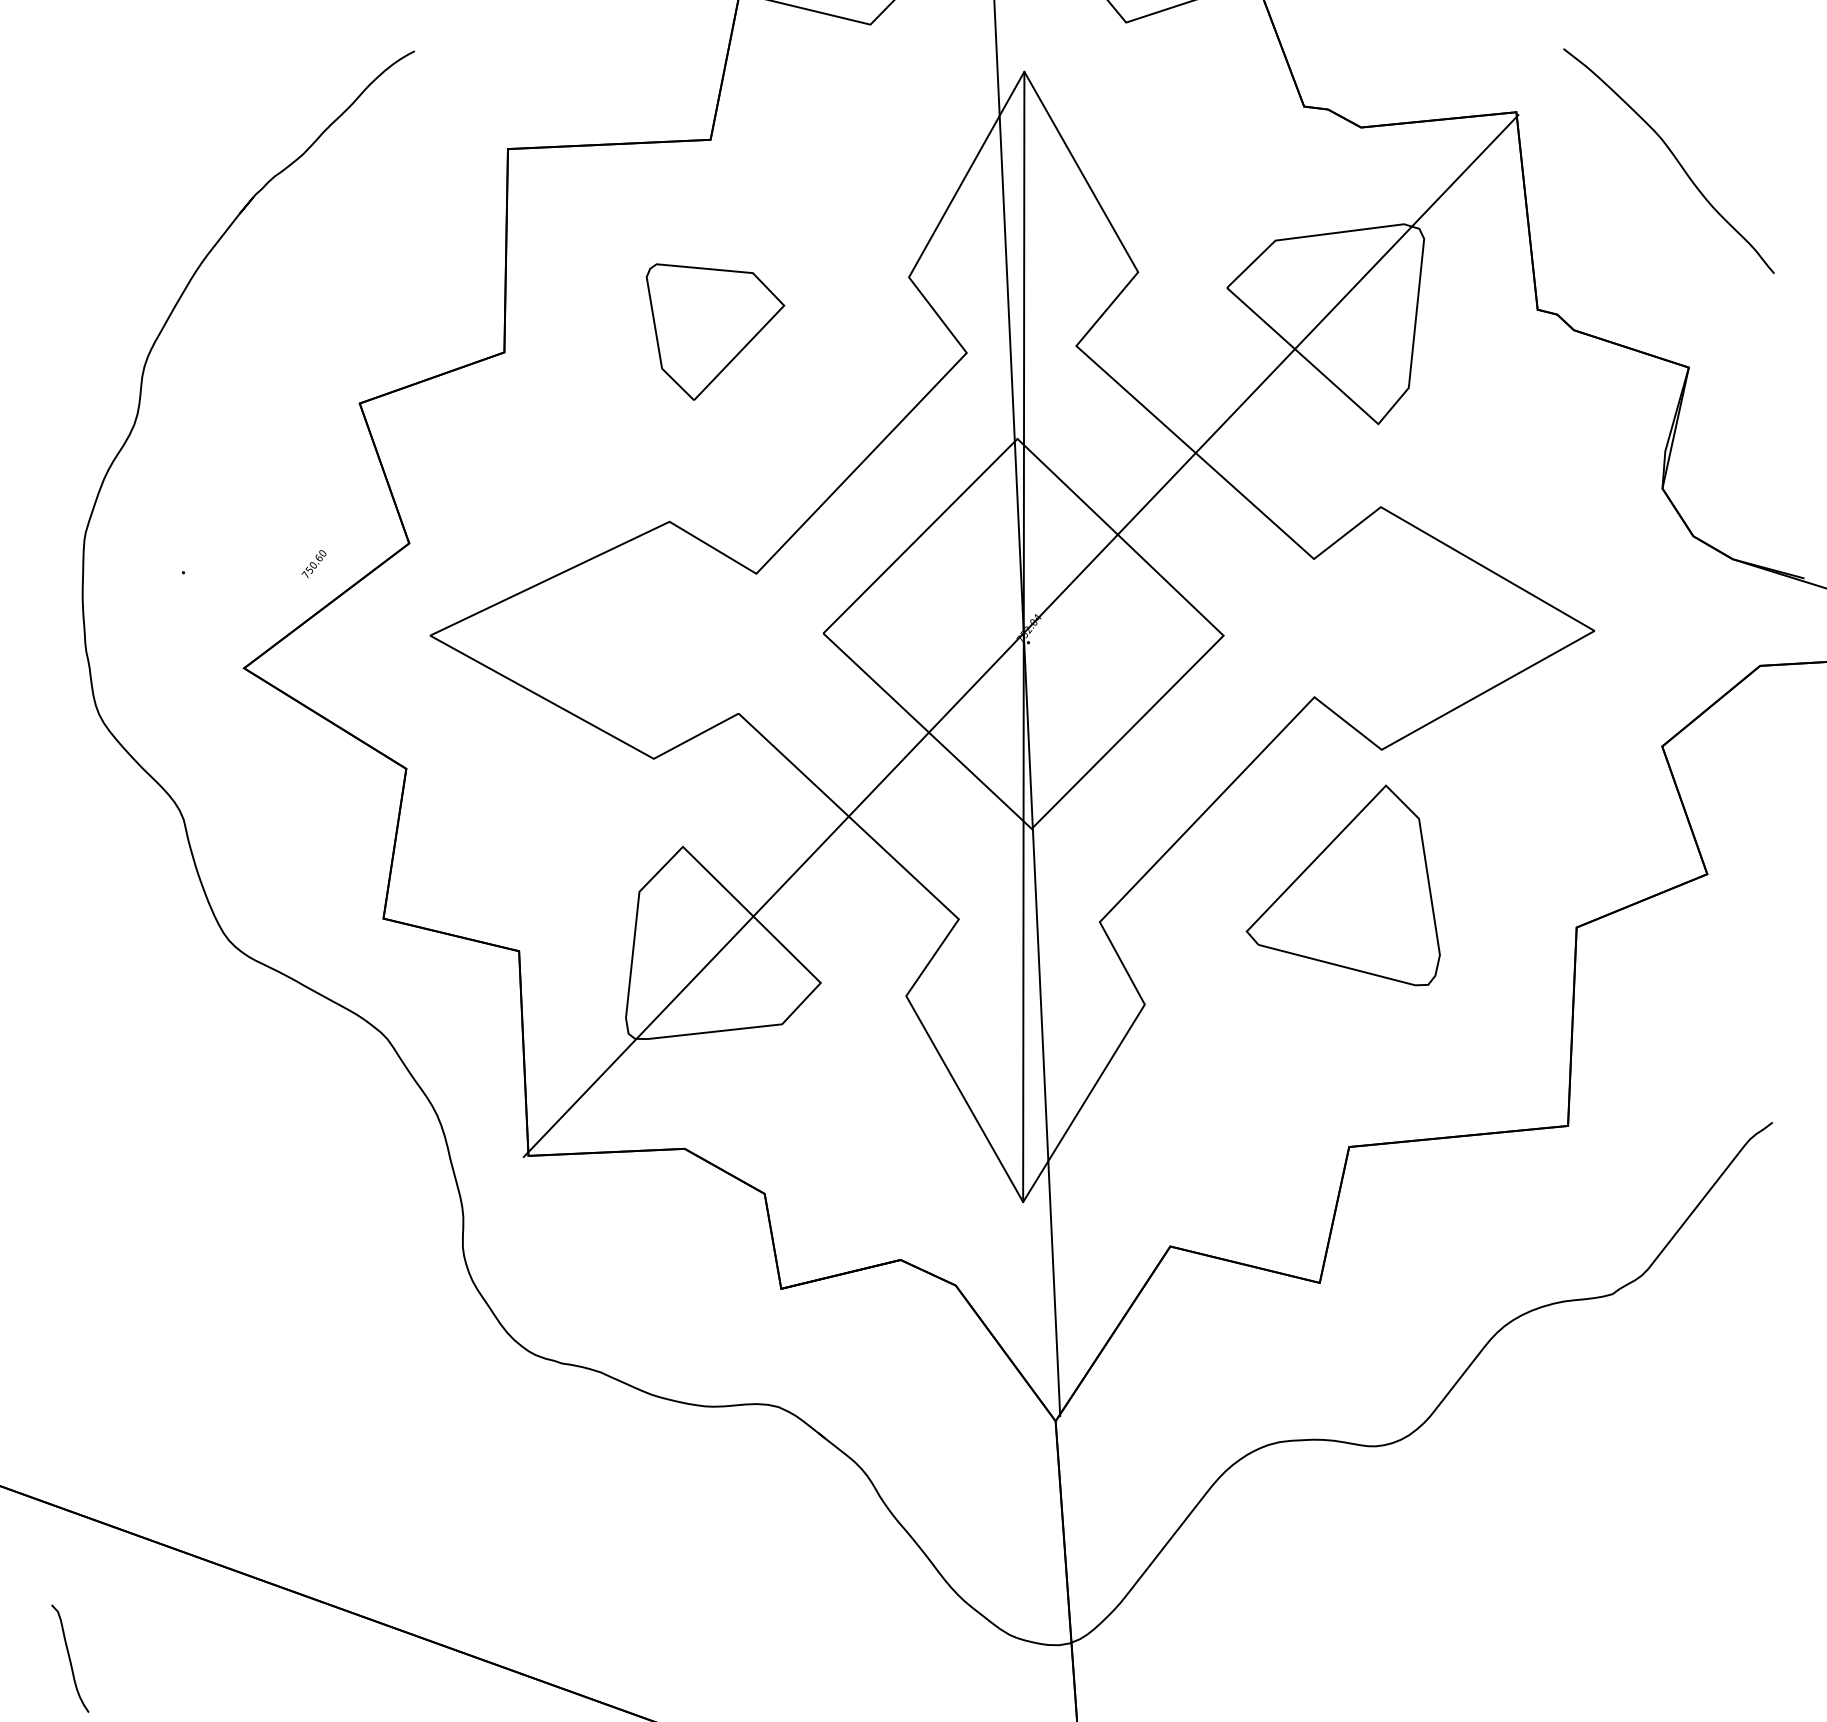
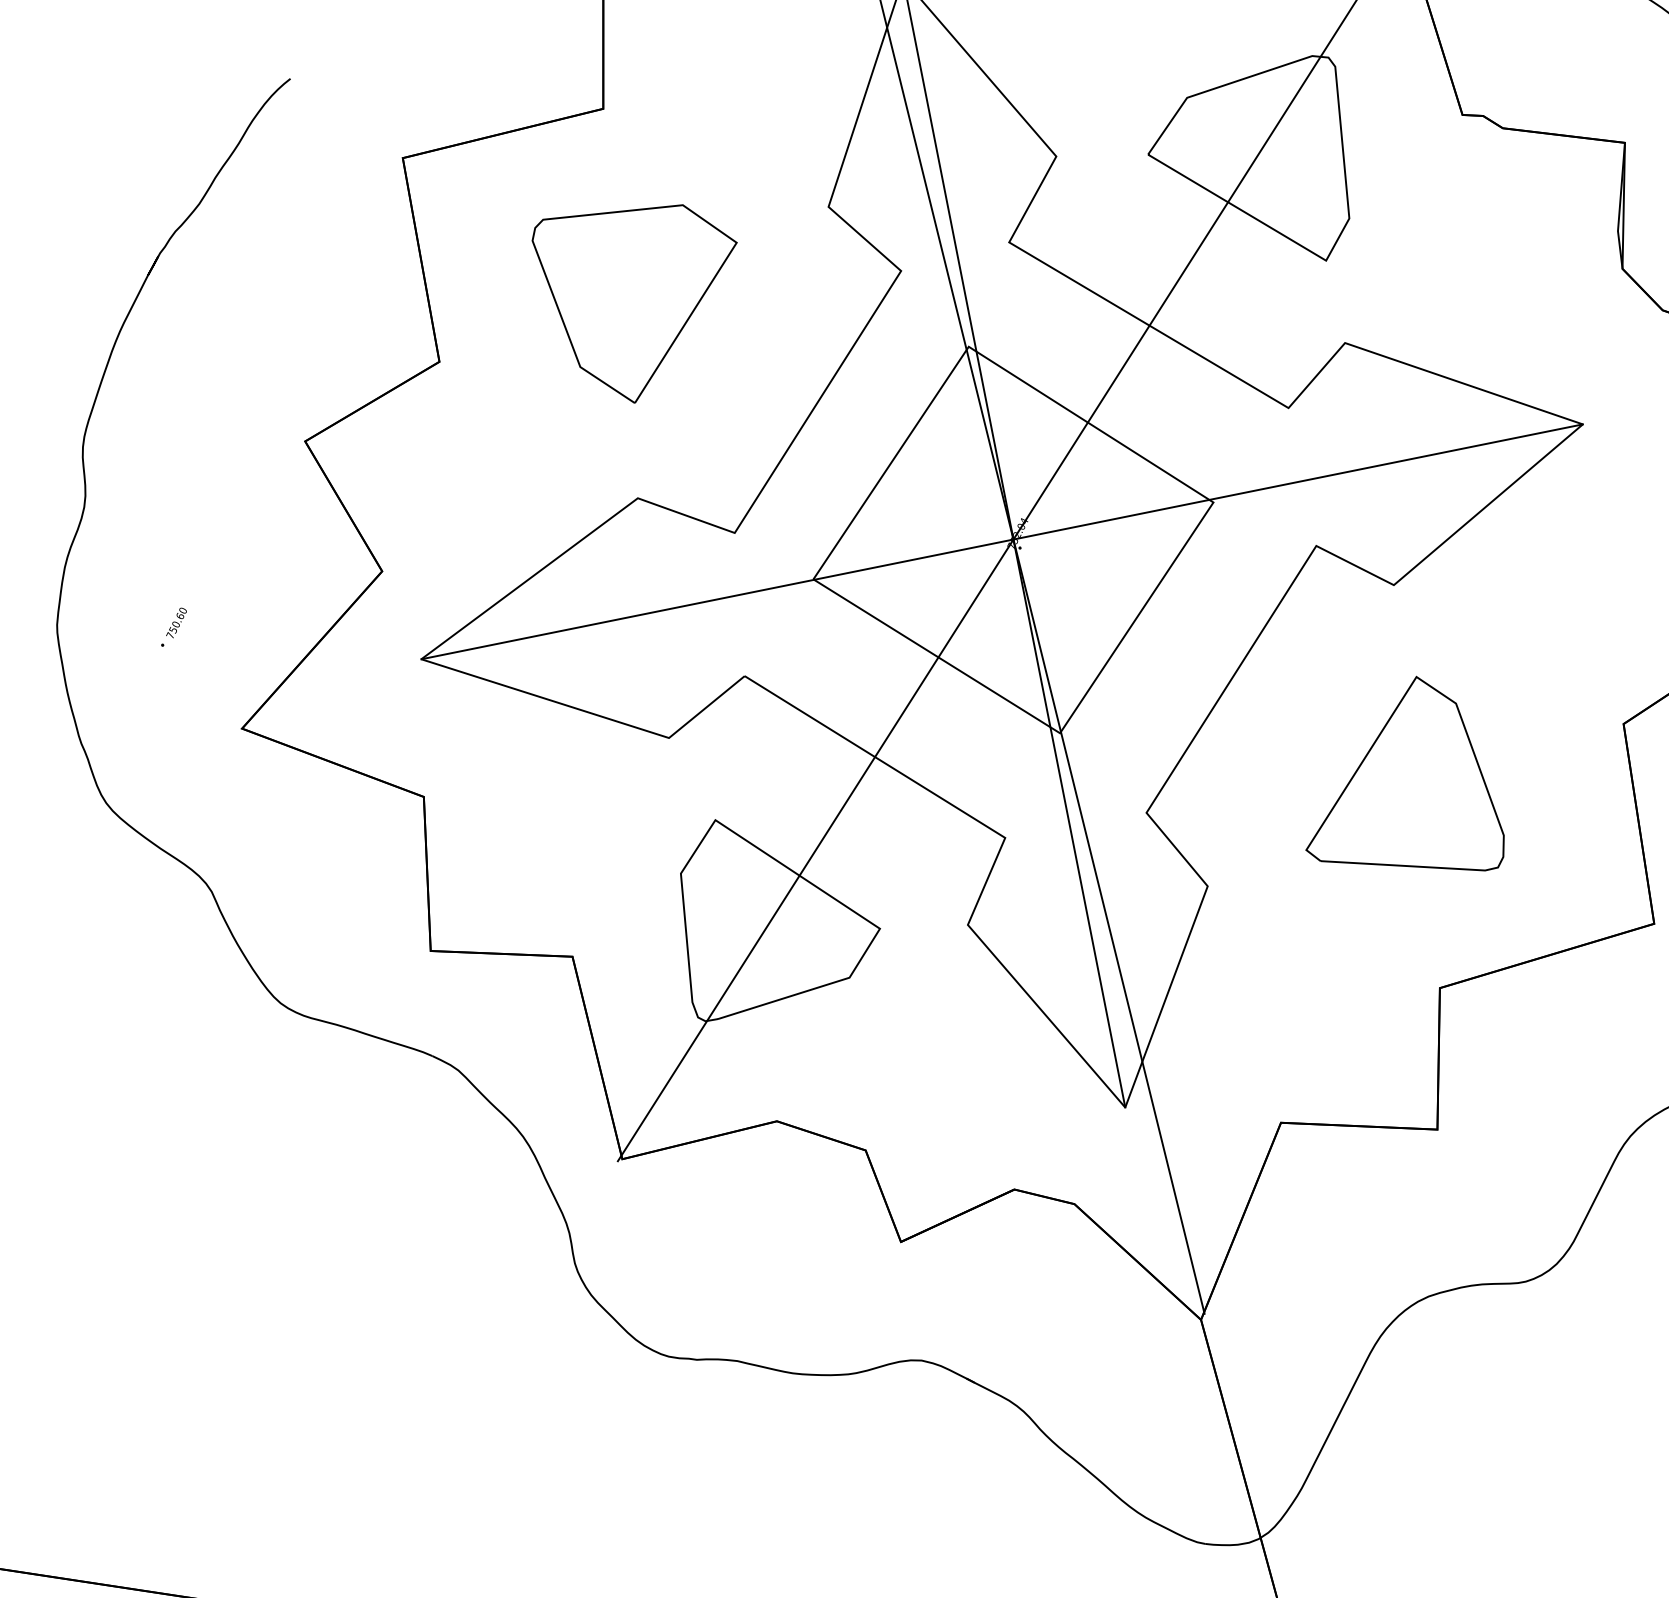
part: (715, 331) -> (646, 299), size x1.43
text: (313, 563) -> (175, 622), moved
line: (1012, 632) -> (1002, 541), added
part: (1342, 885) -> (1392, 785), moved

